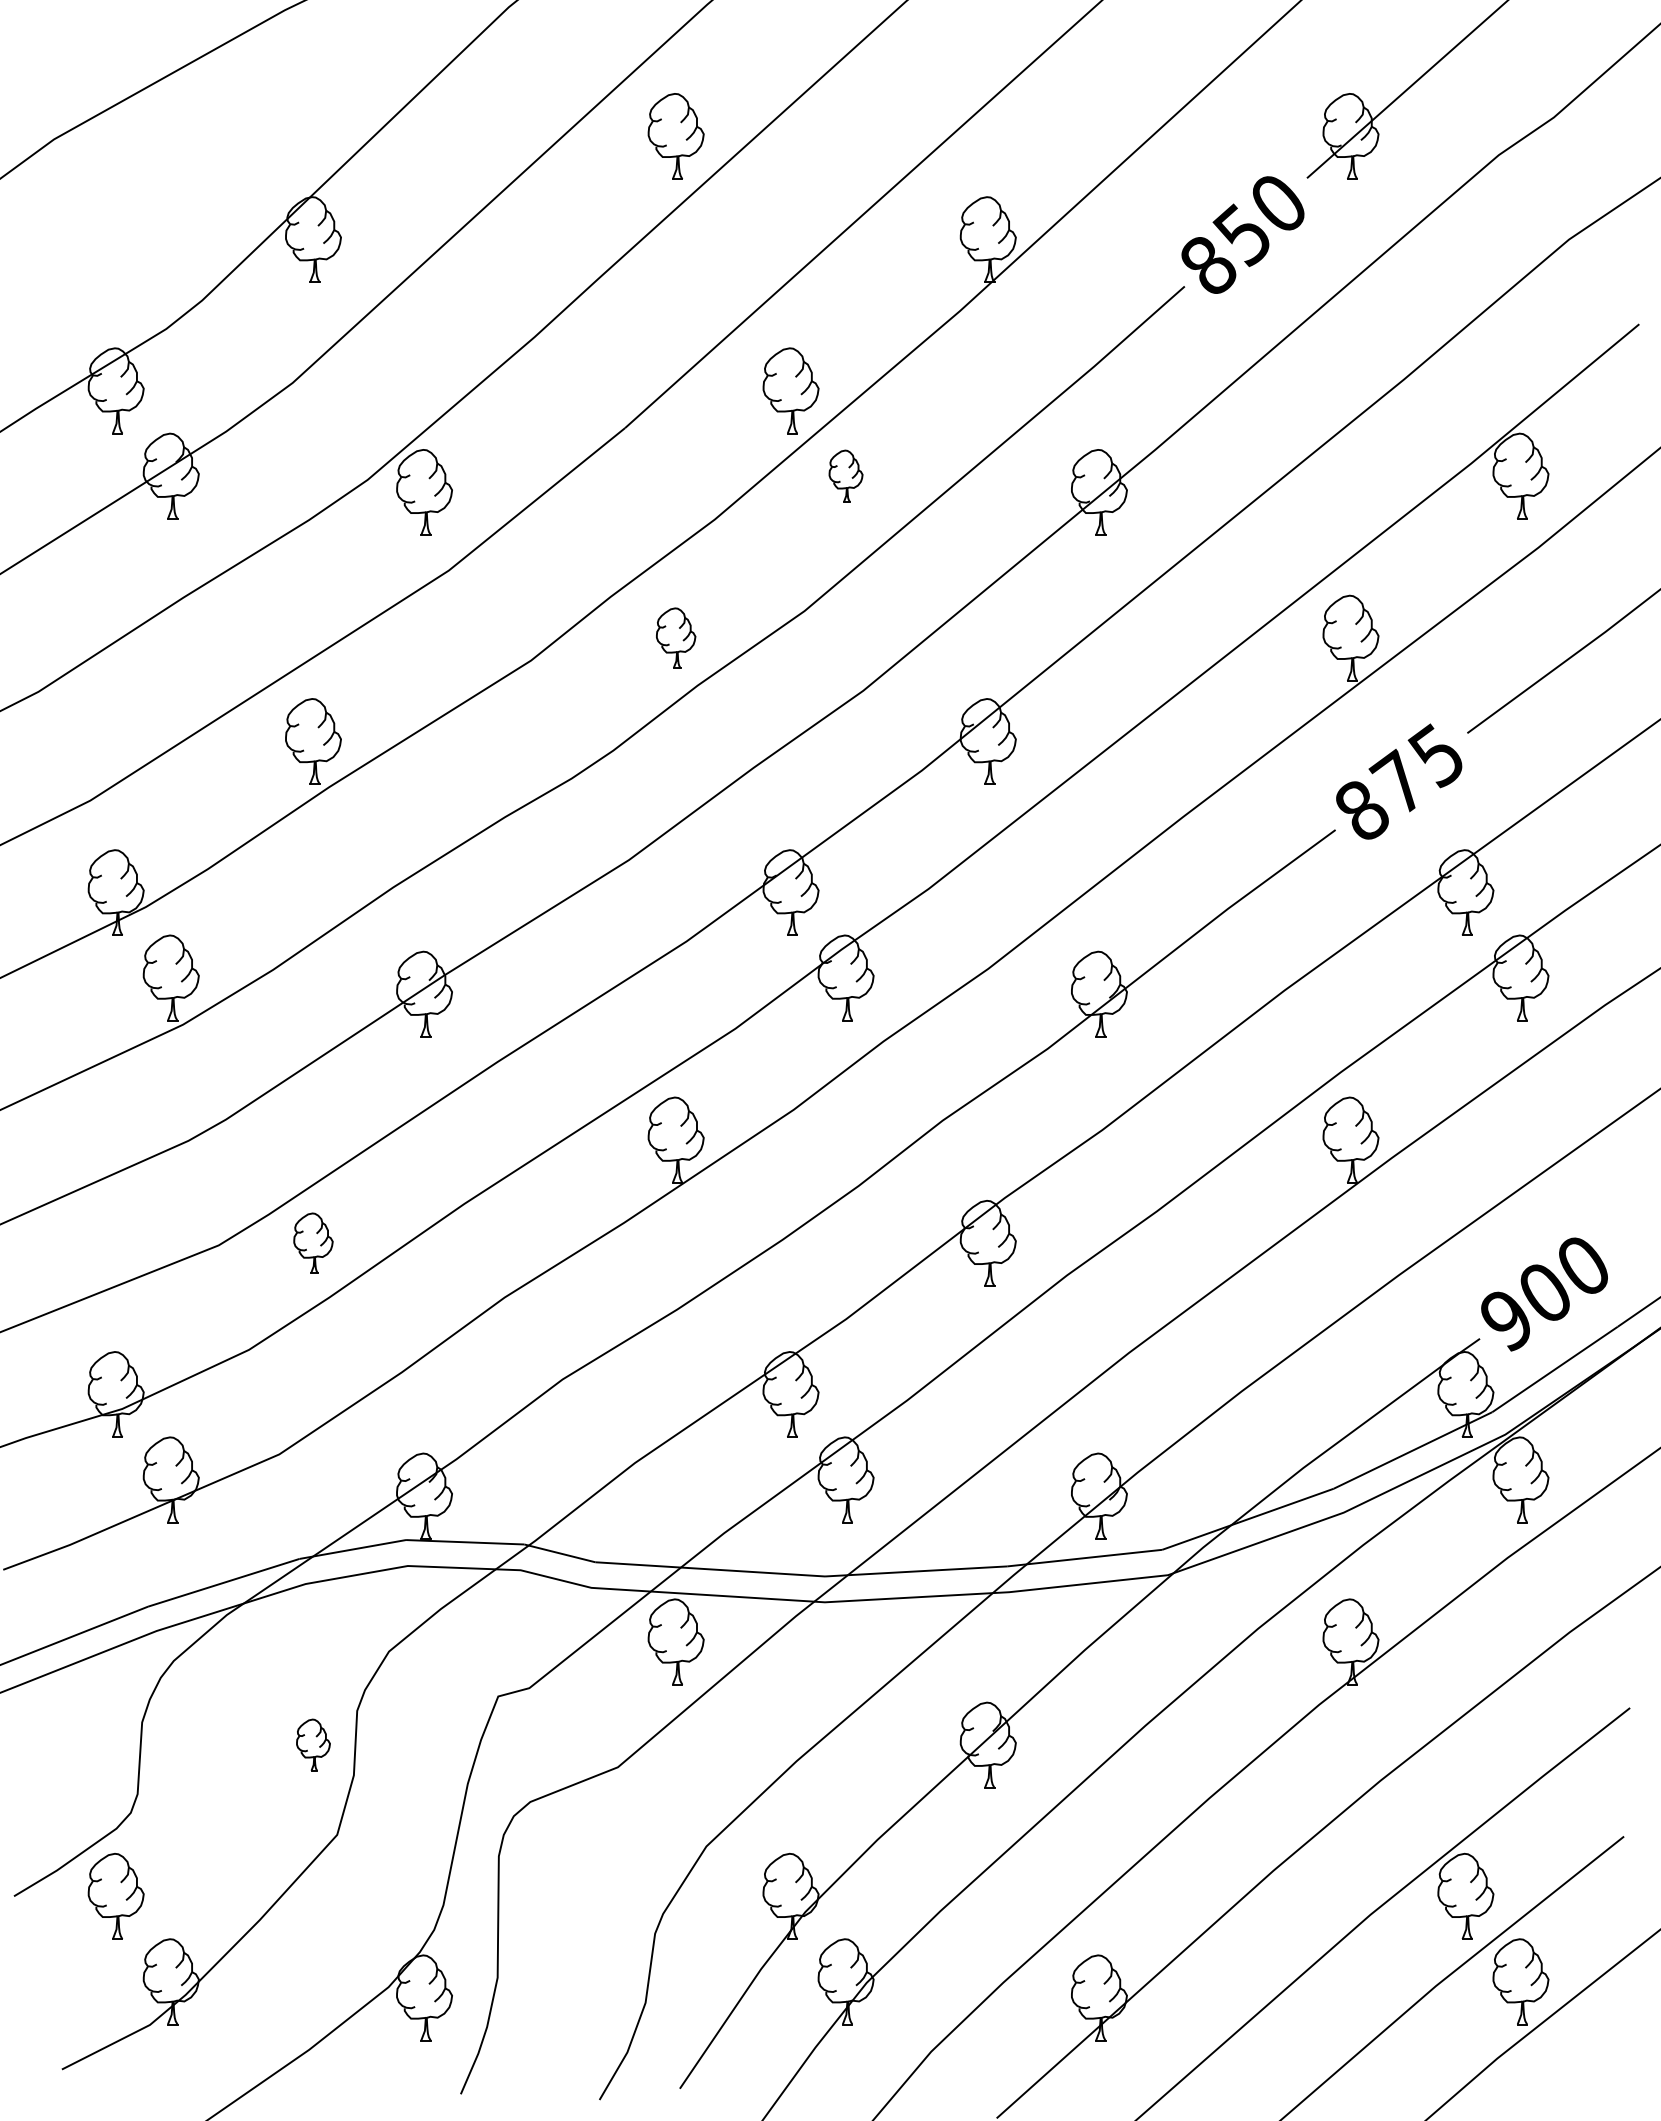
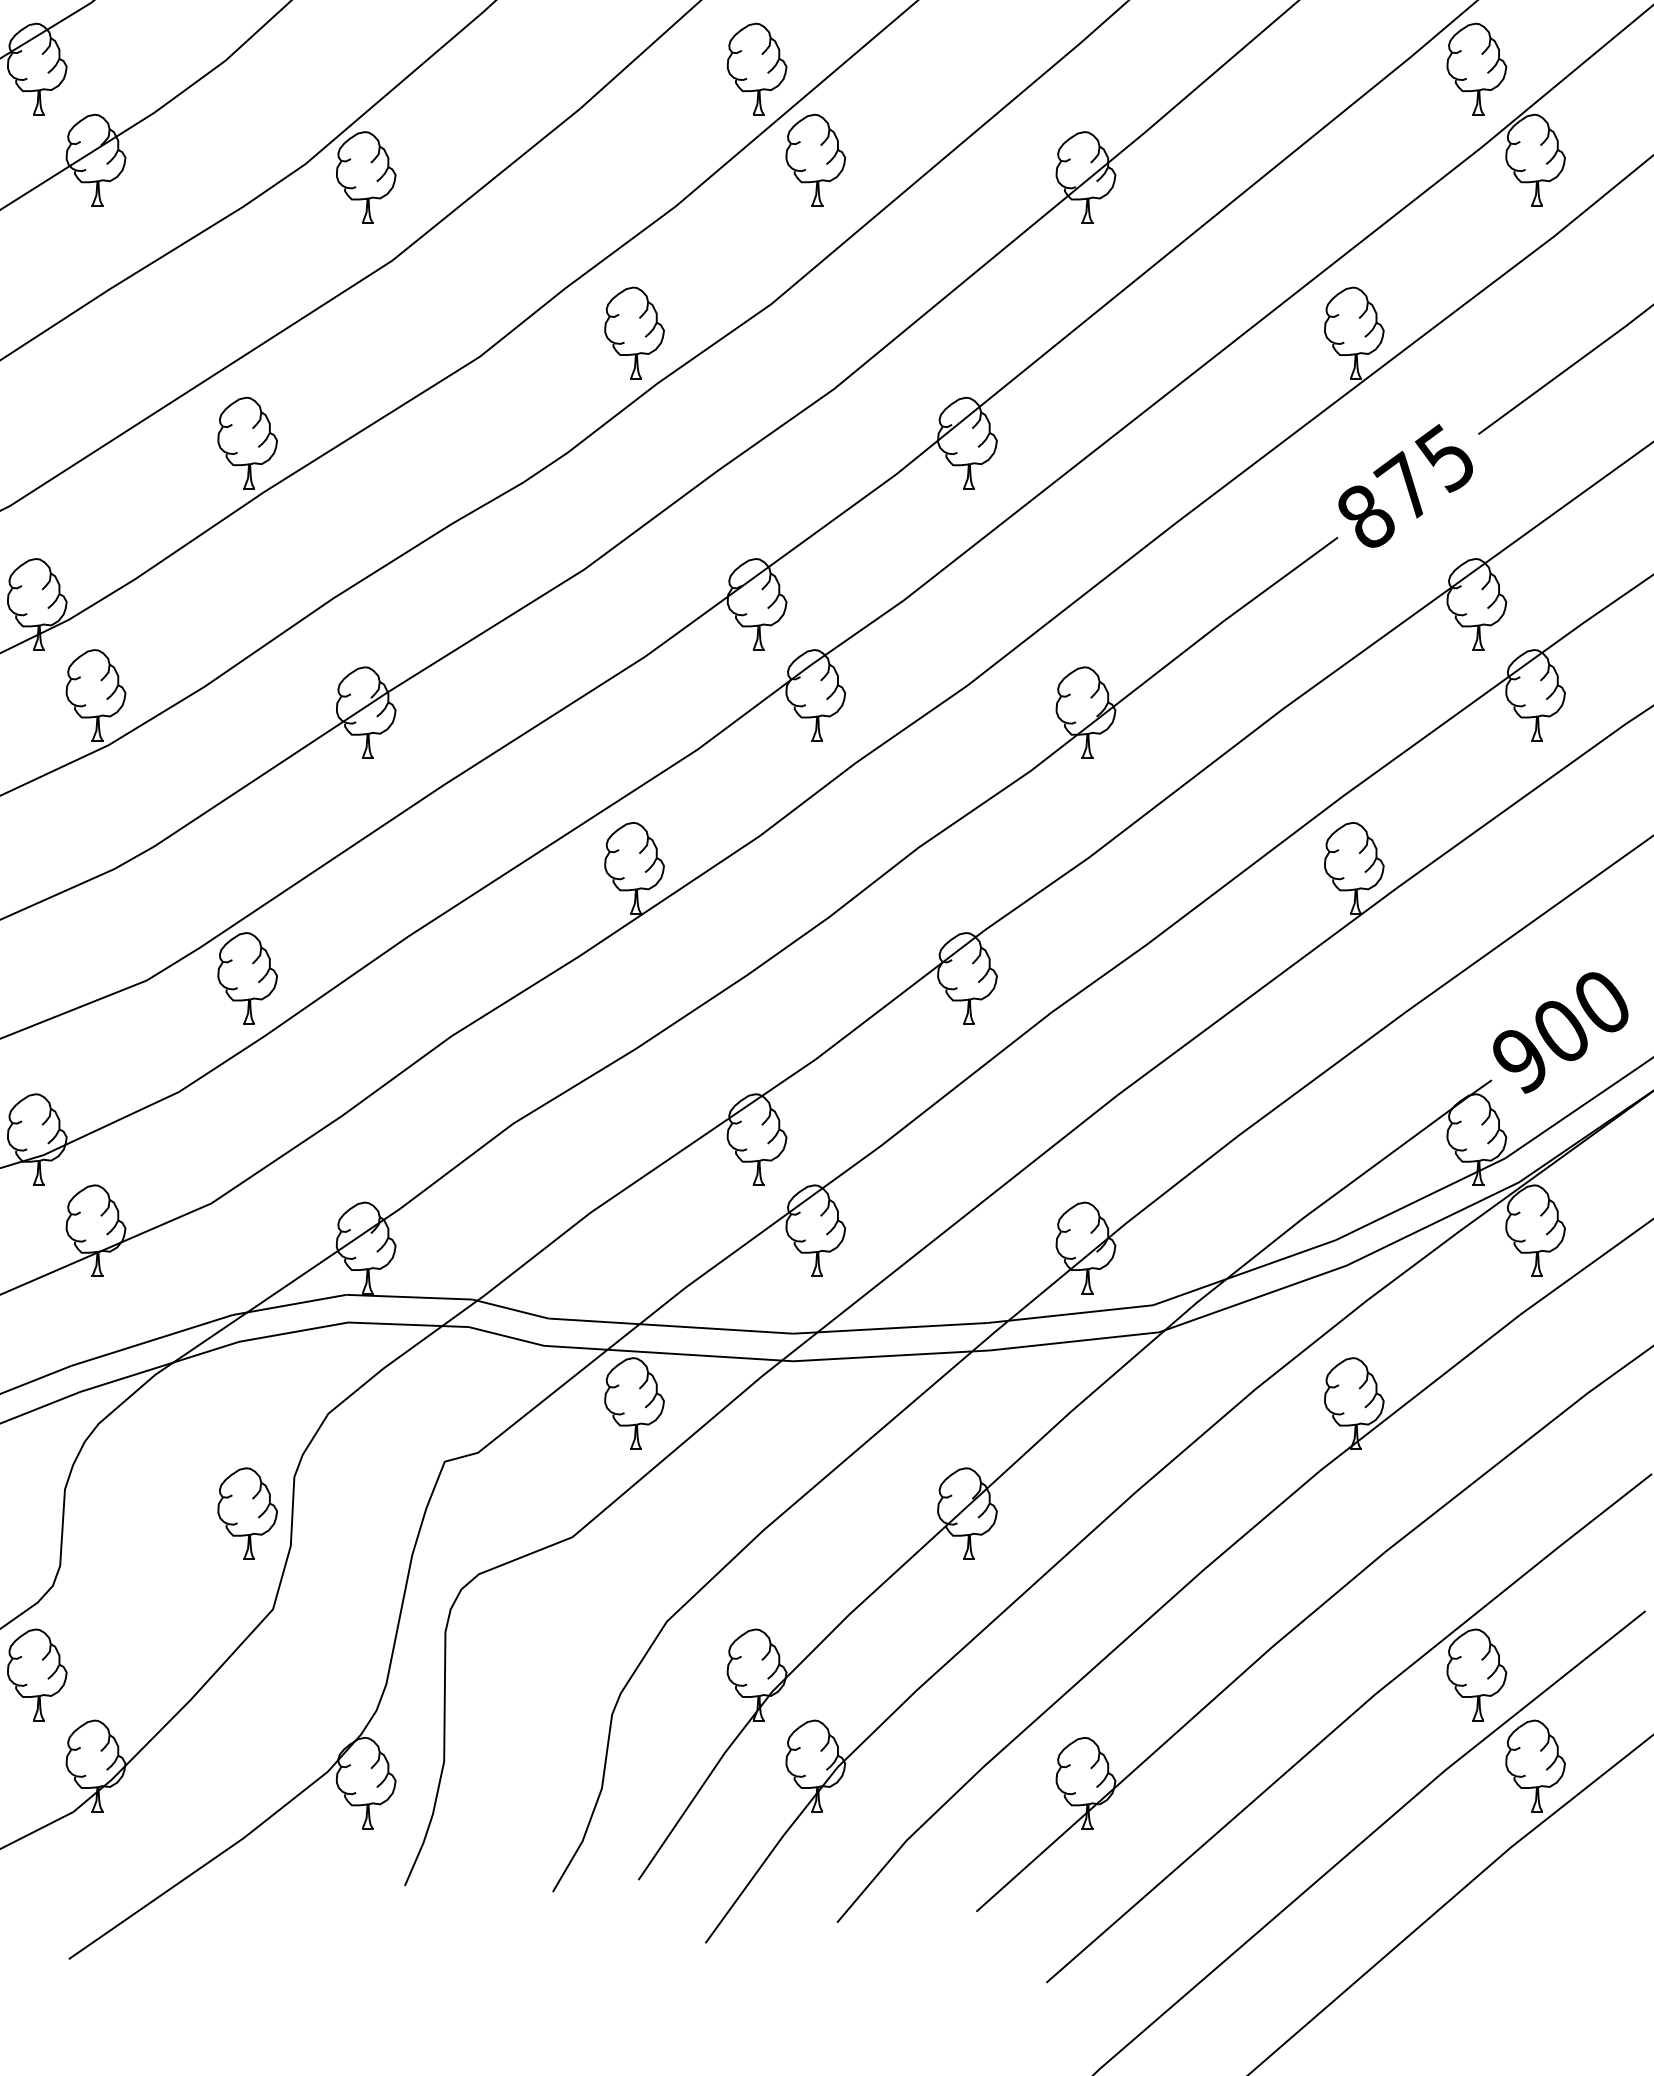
part: (1465, 390) -> (1476, 68), added
part: (845, 475) -> (815, 159), size x1.67
part: (675, 637) -> (633, 332), size x1.43
part: (313, 1242) -> (247, 977), size x1.43
part: (313, 1744) -> (247, 1512), size x1.67

